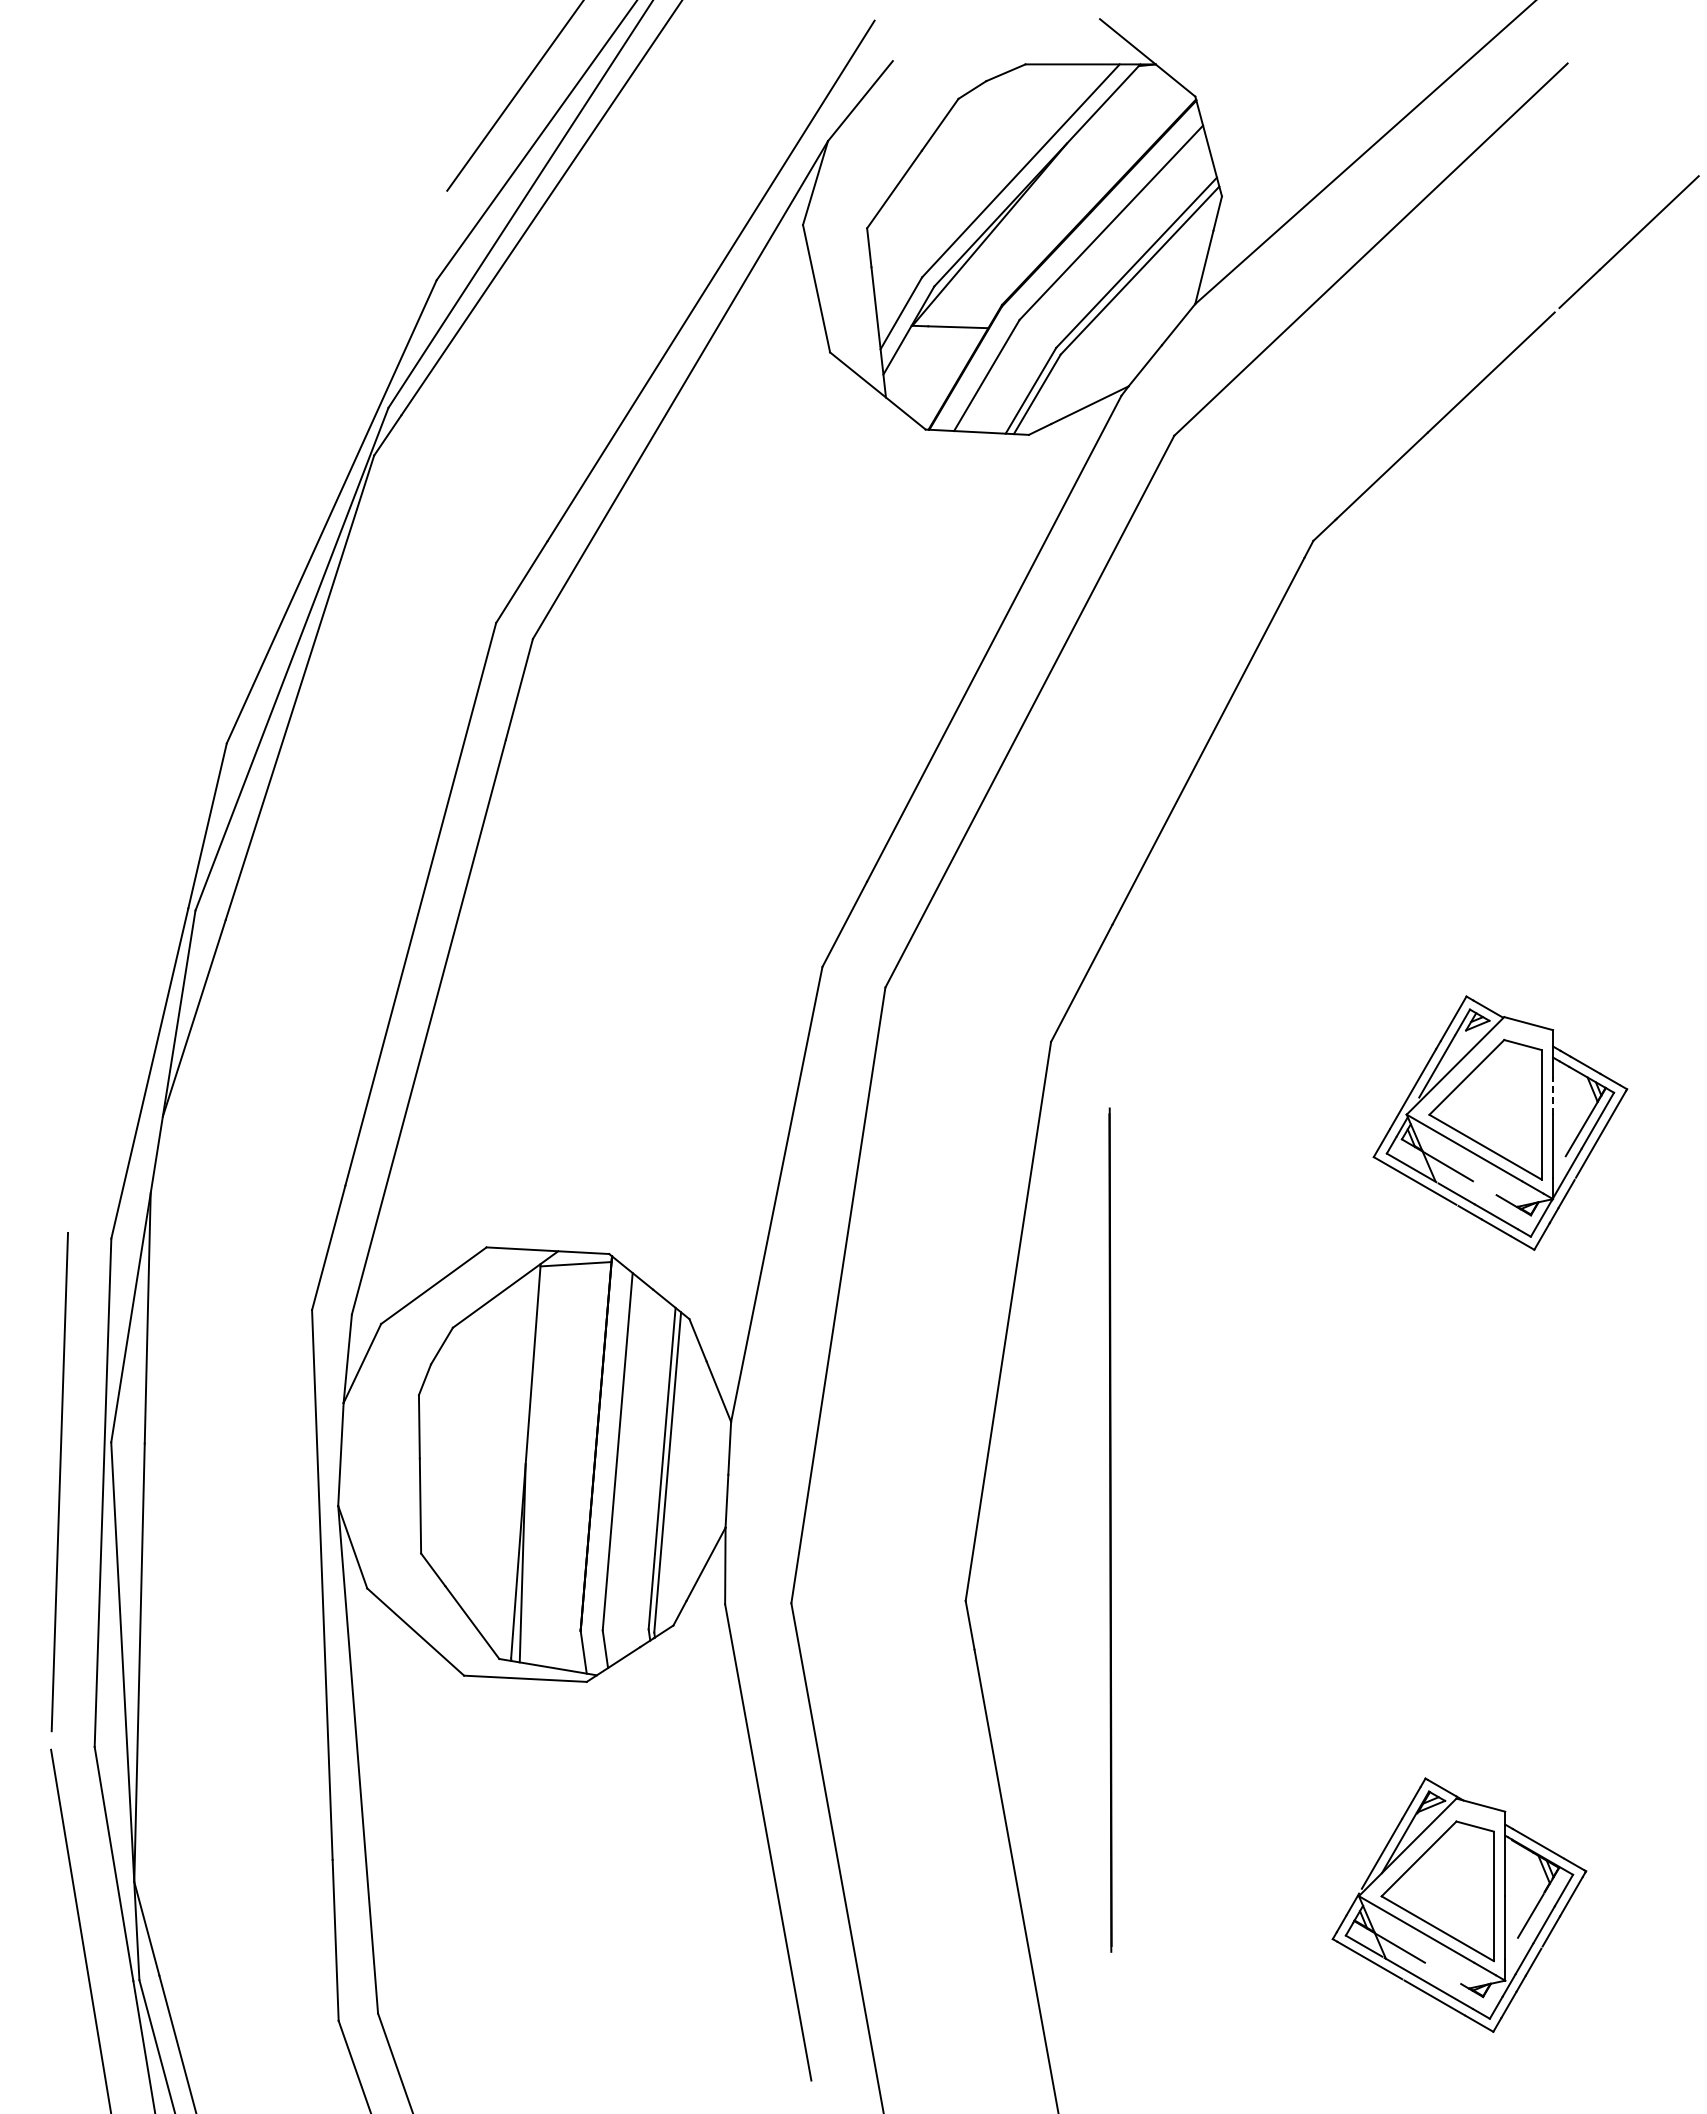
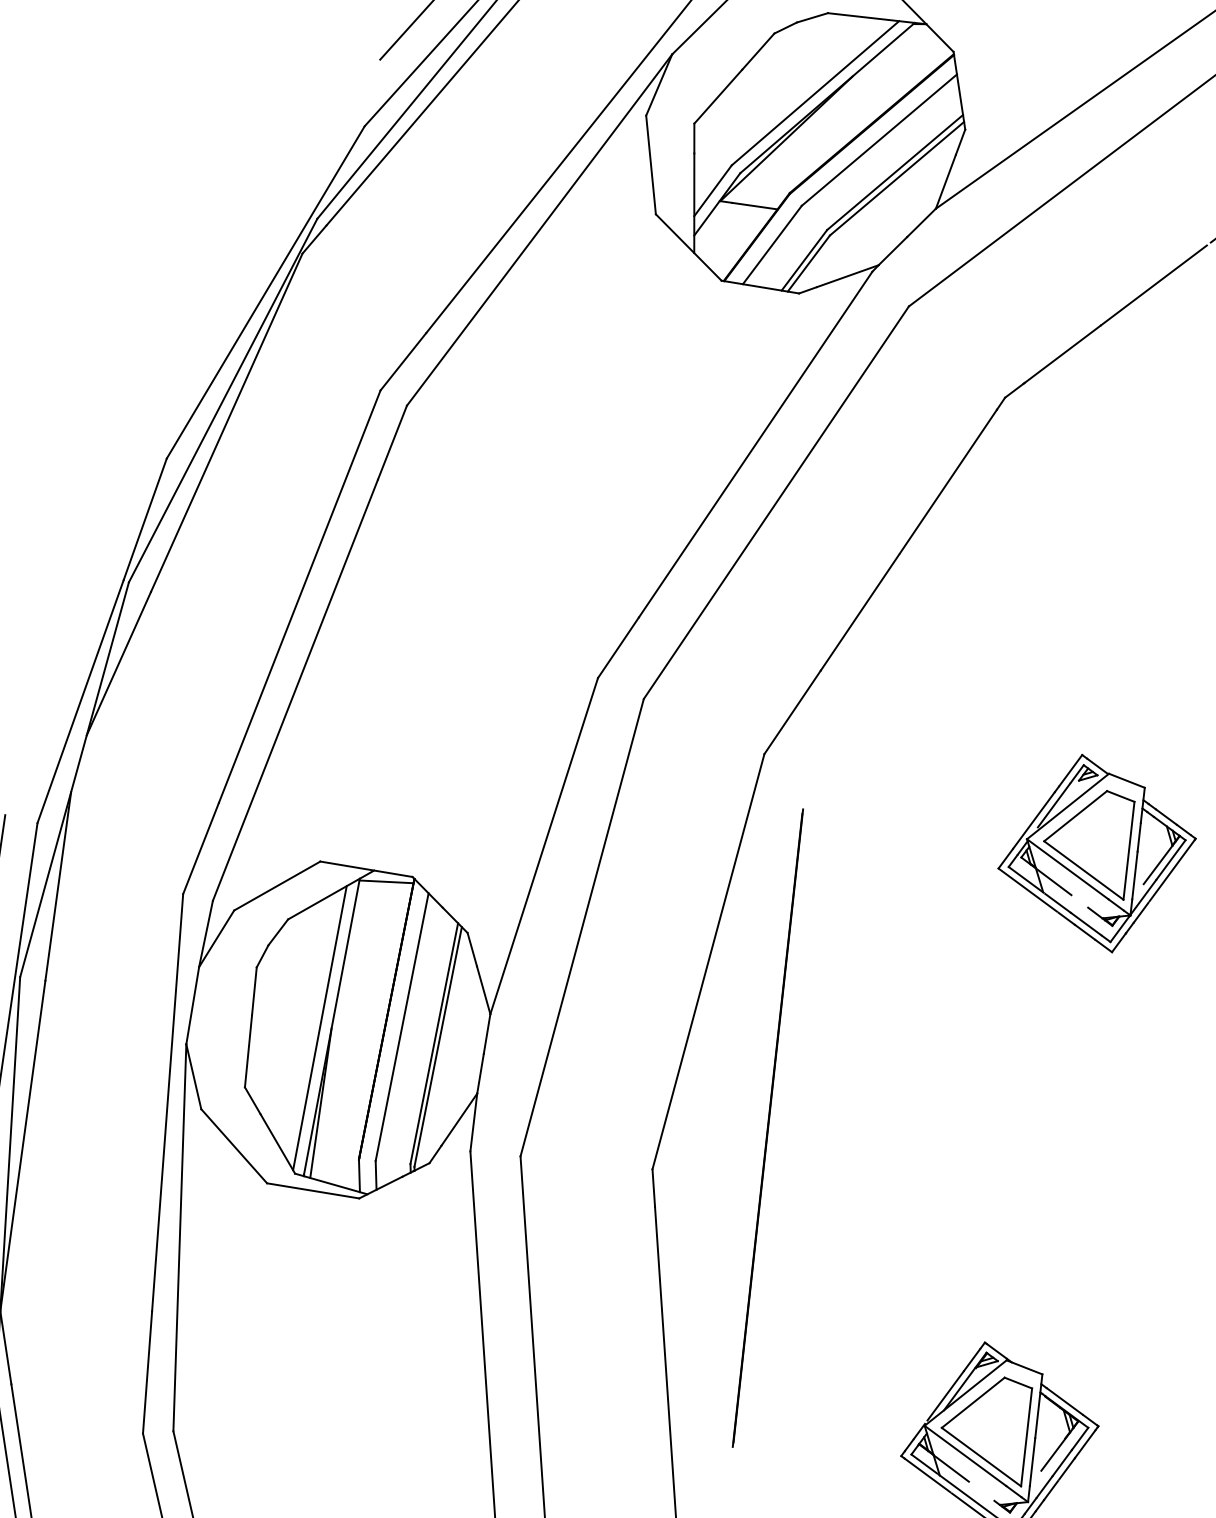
line: (1553, 1095) -> (1139, 837), dashed -> solid
line: (510, 1464) -> (320, 1027), added

